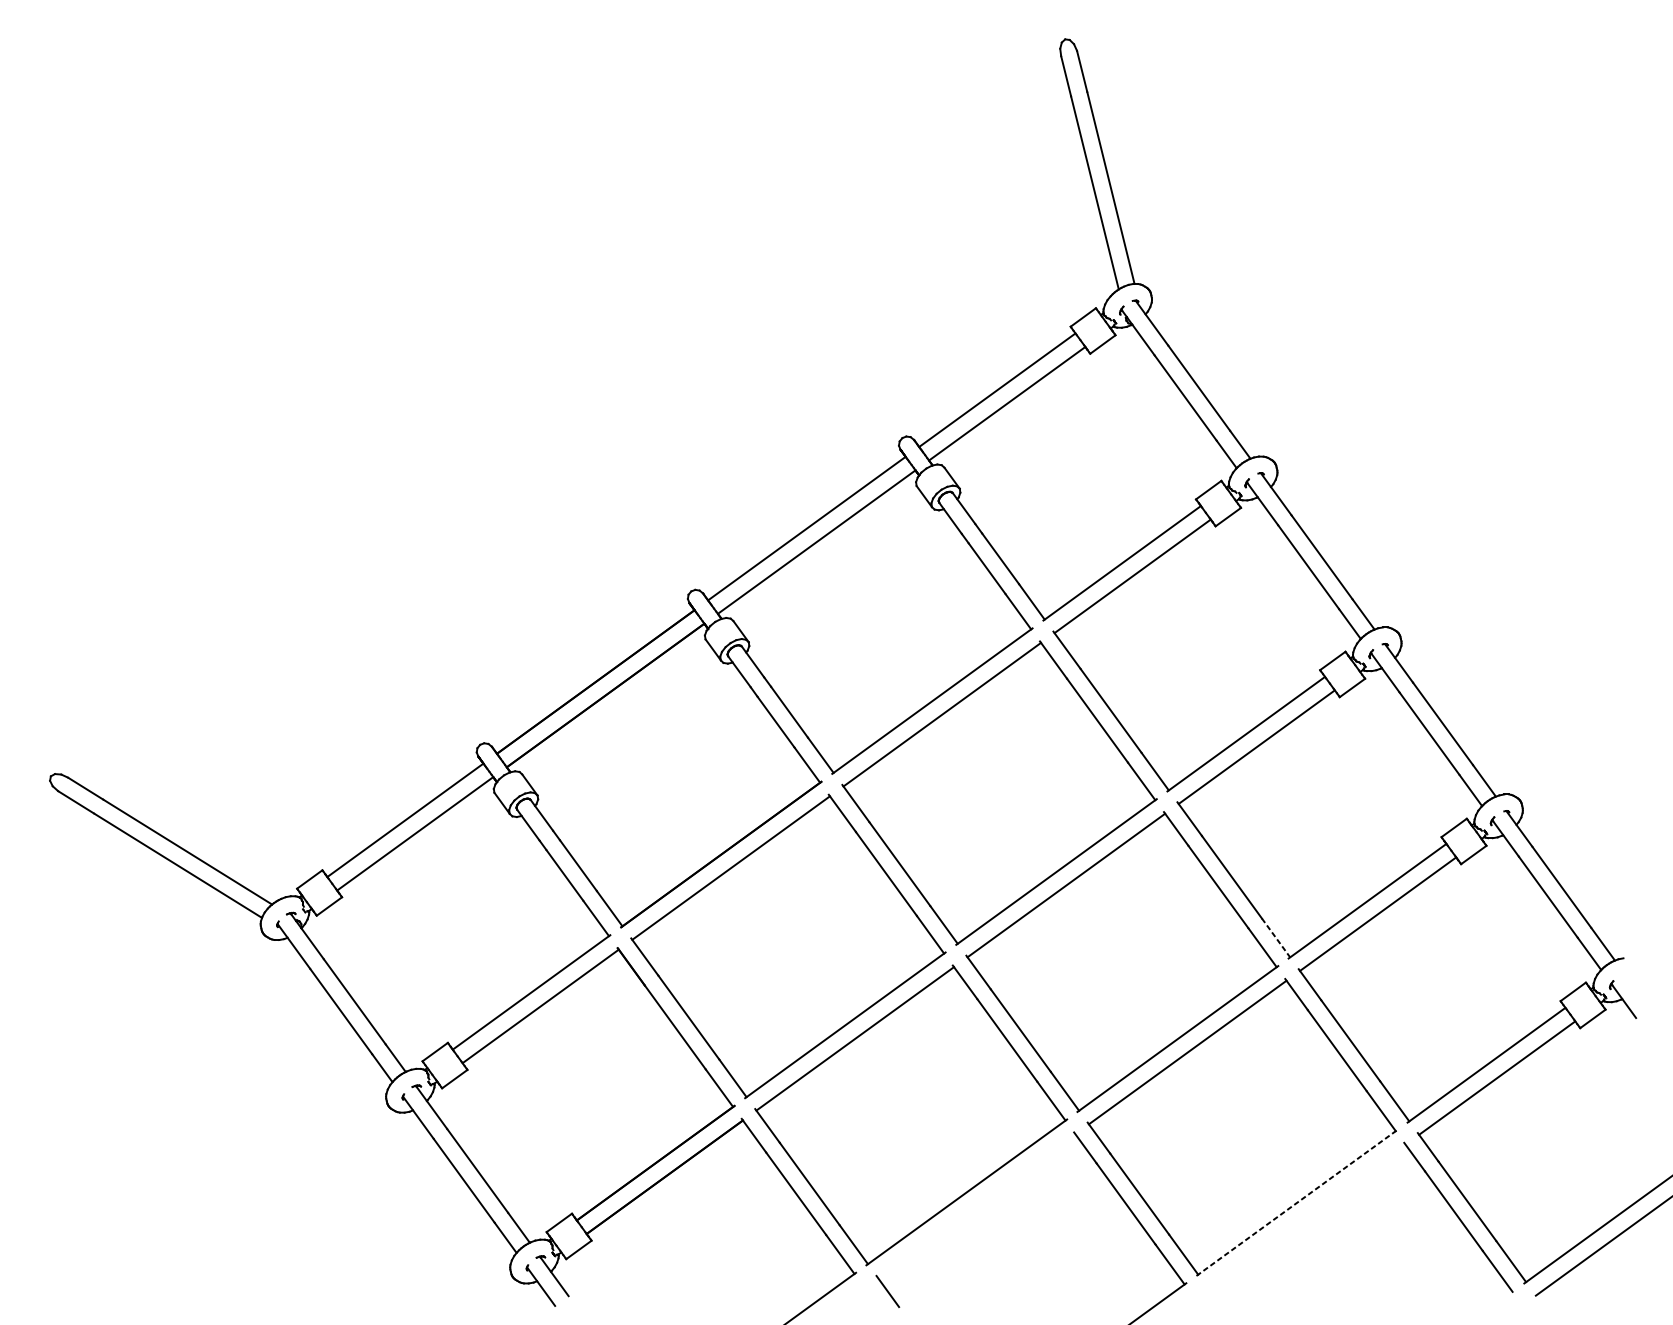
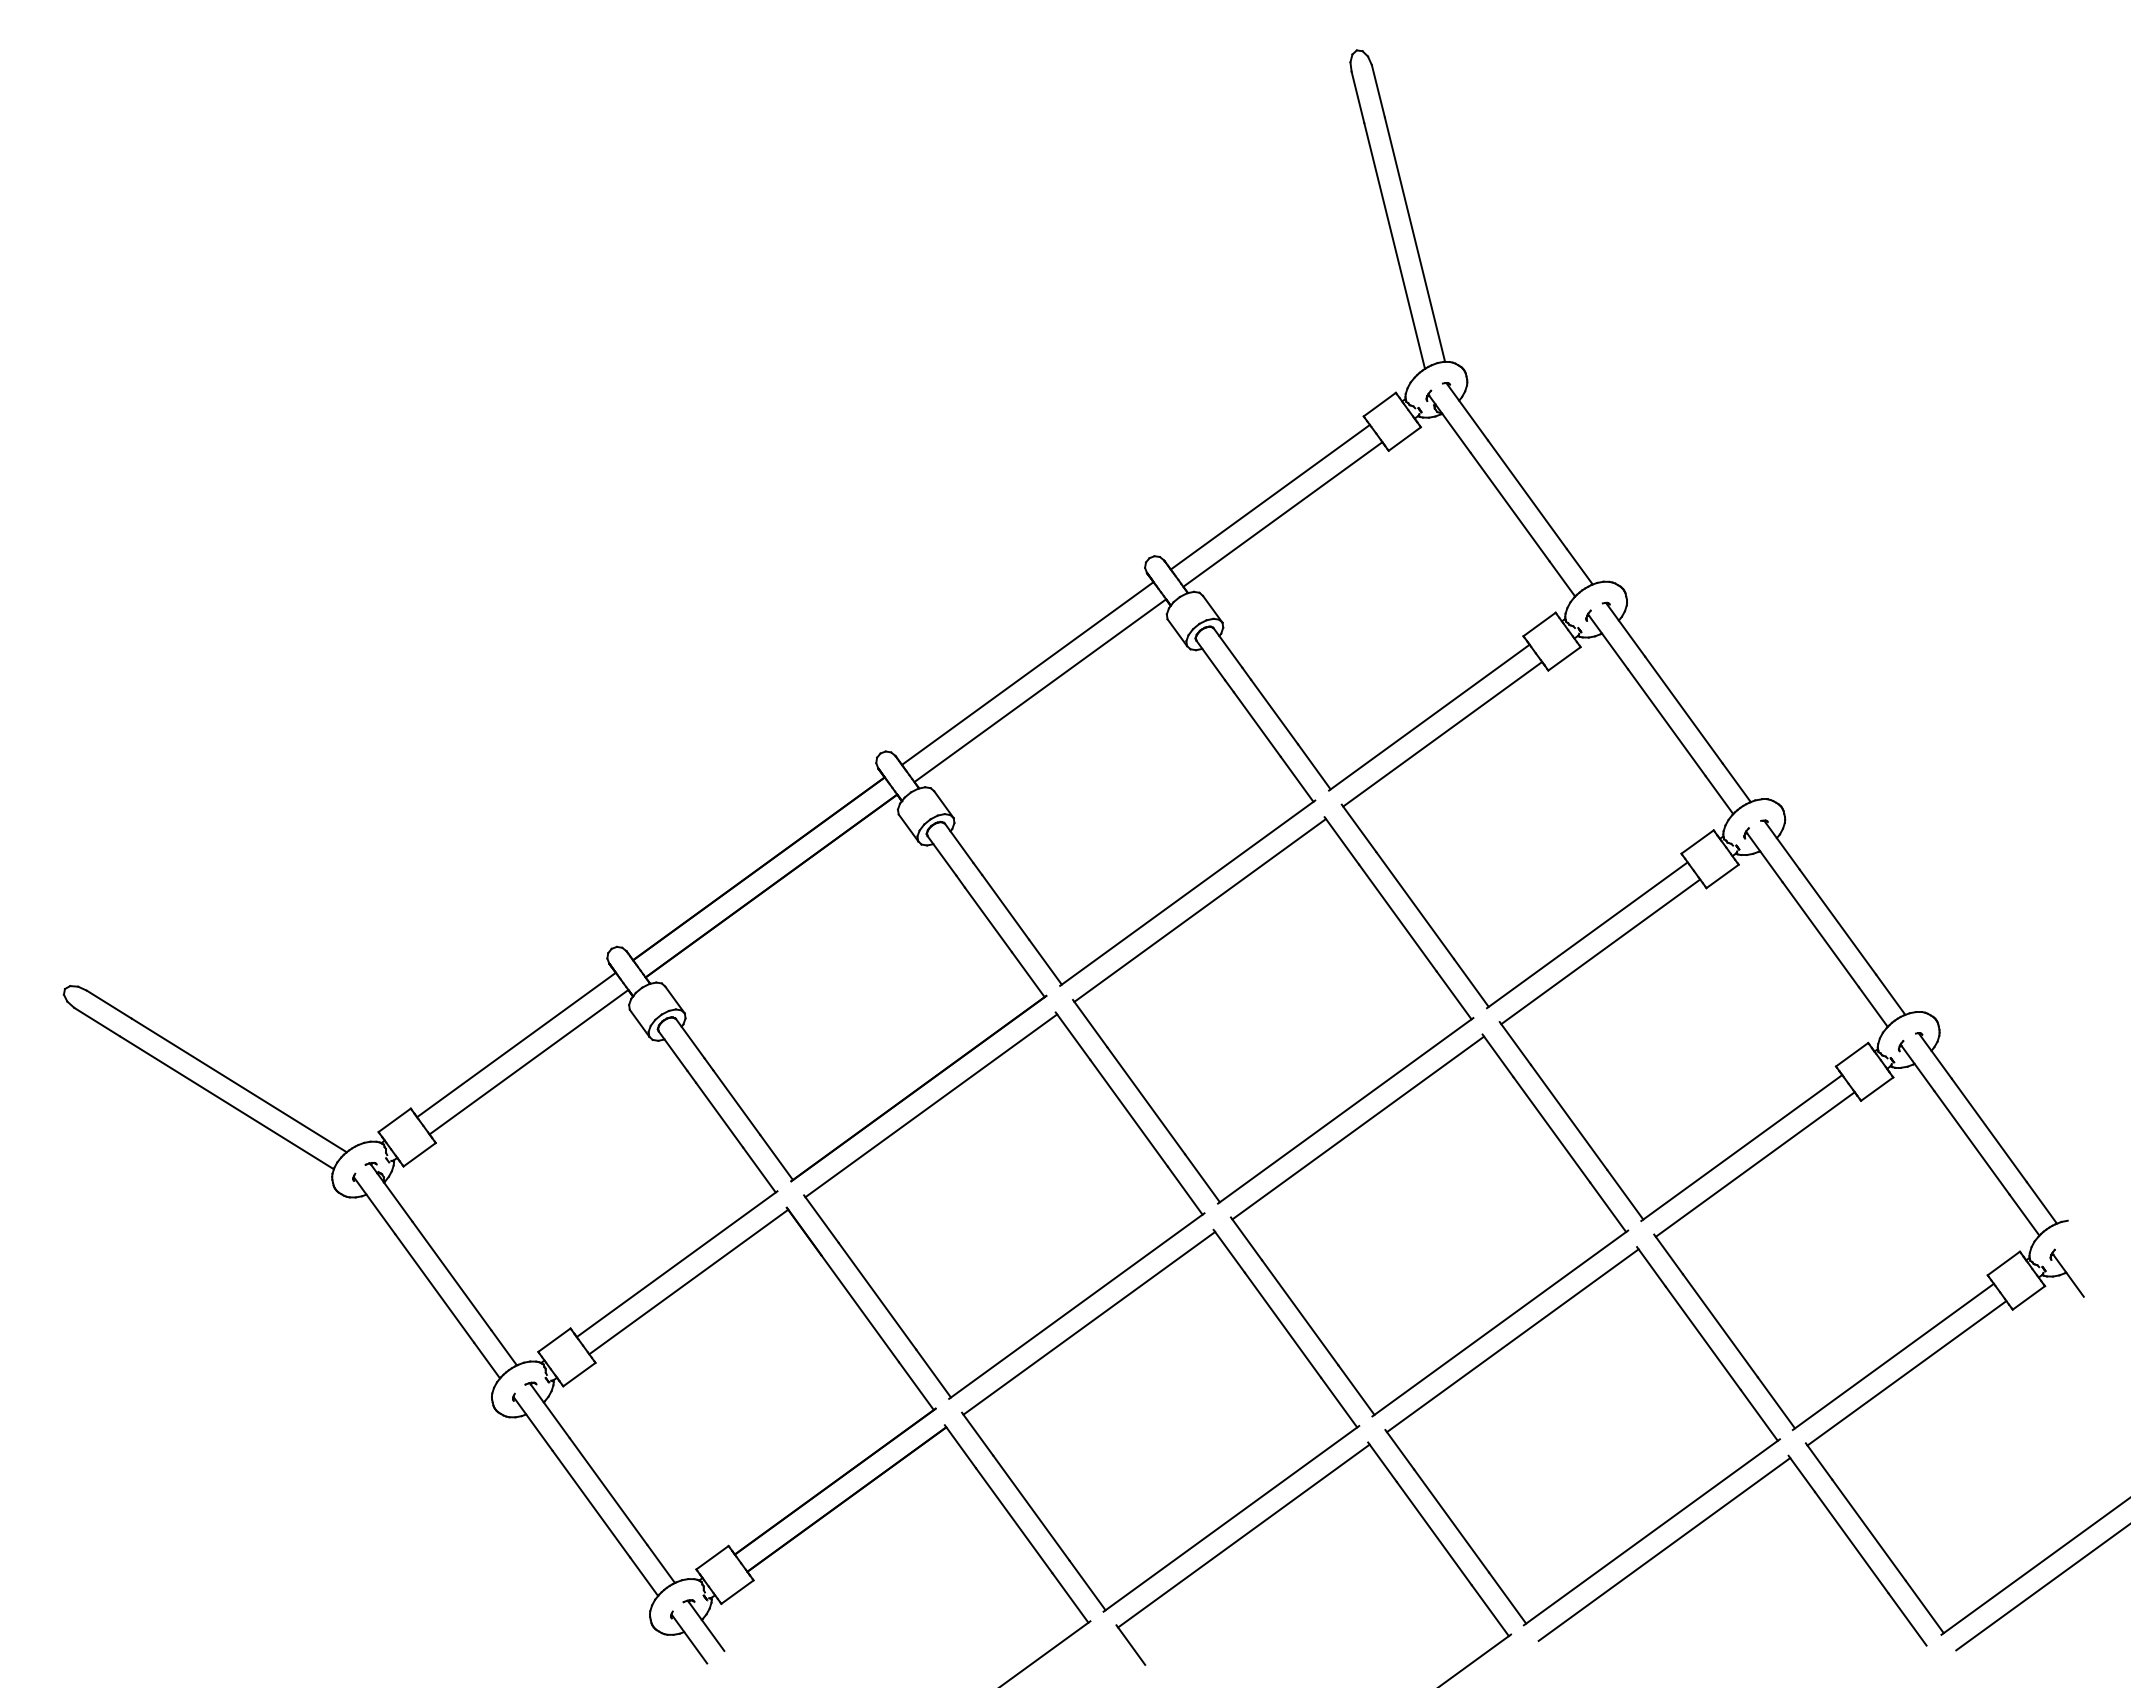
line: (1276, 937) -> (1625, 1194), dashed -> solid
line: (1297, 1202) -> (1652, 1531), dashed -> solid
line: (976, 1205) -> (1243, 1535), added
line: (1306, 1216) -> (1664, 1549), added

